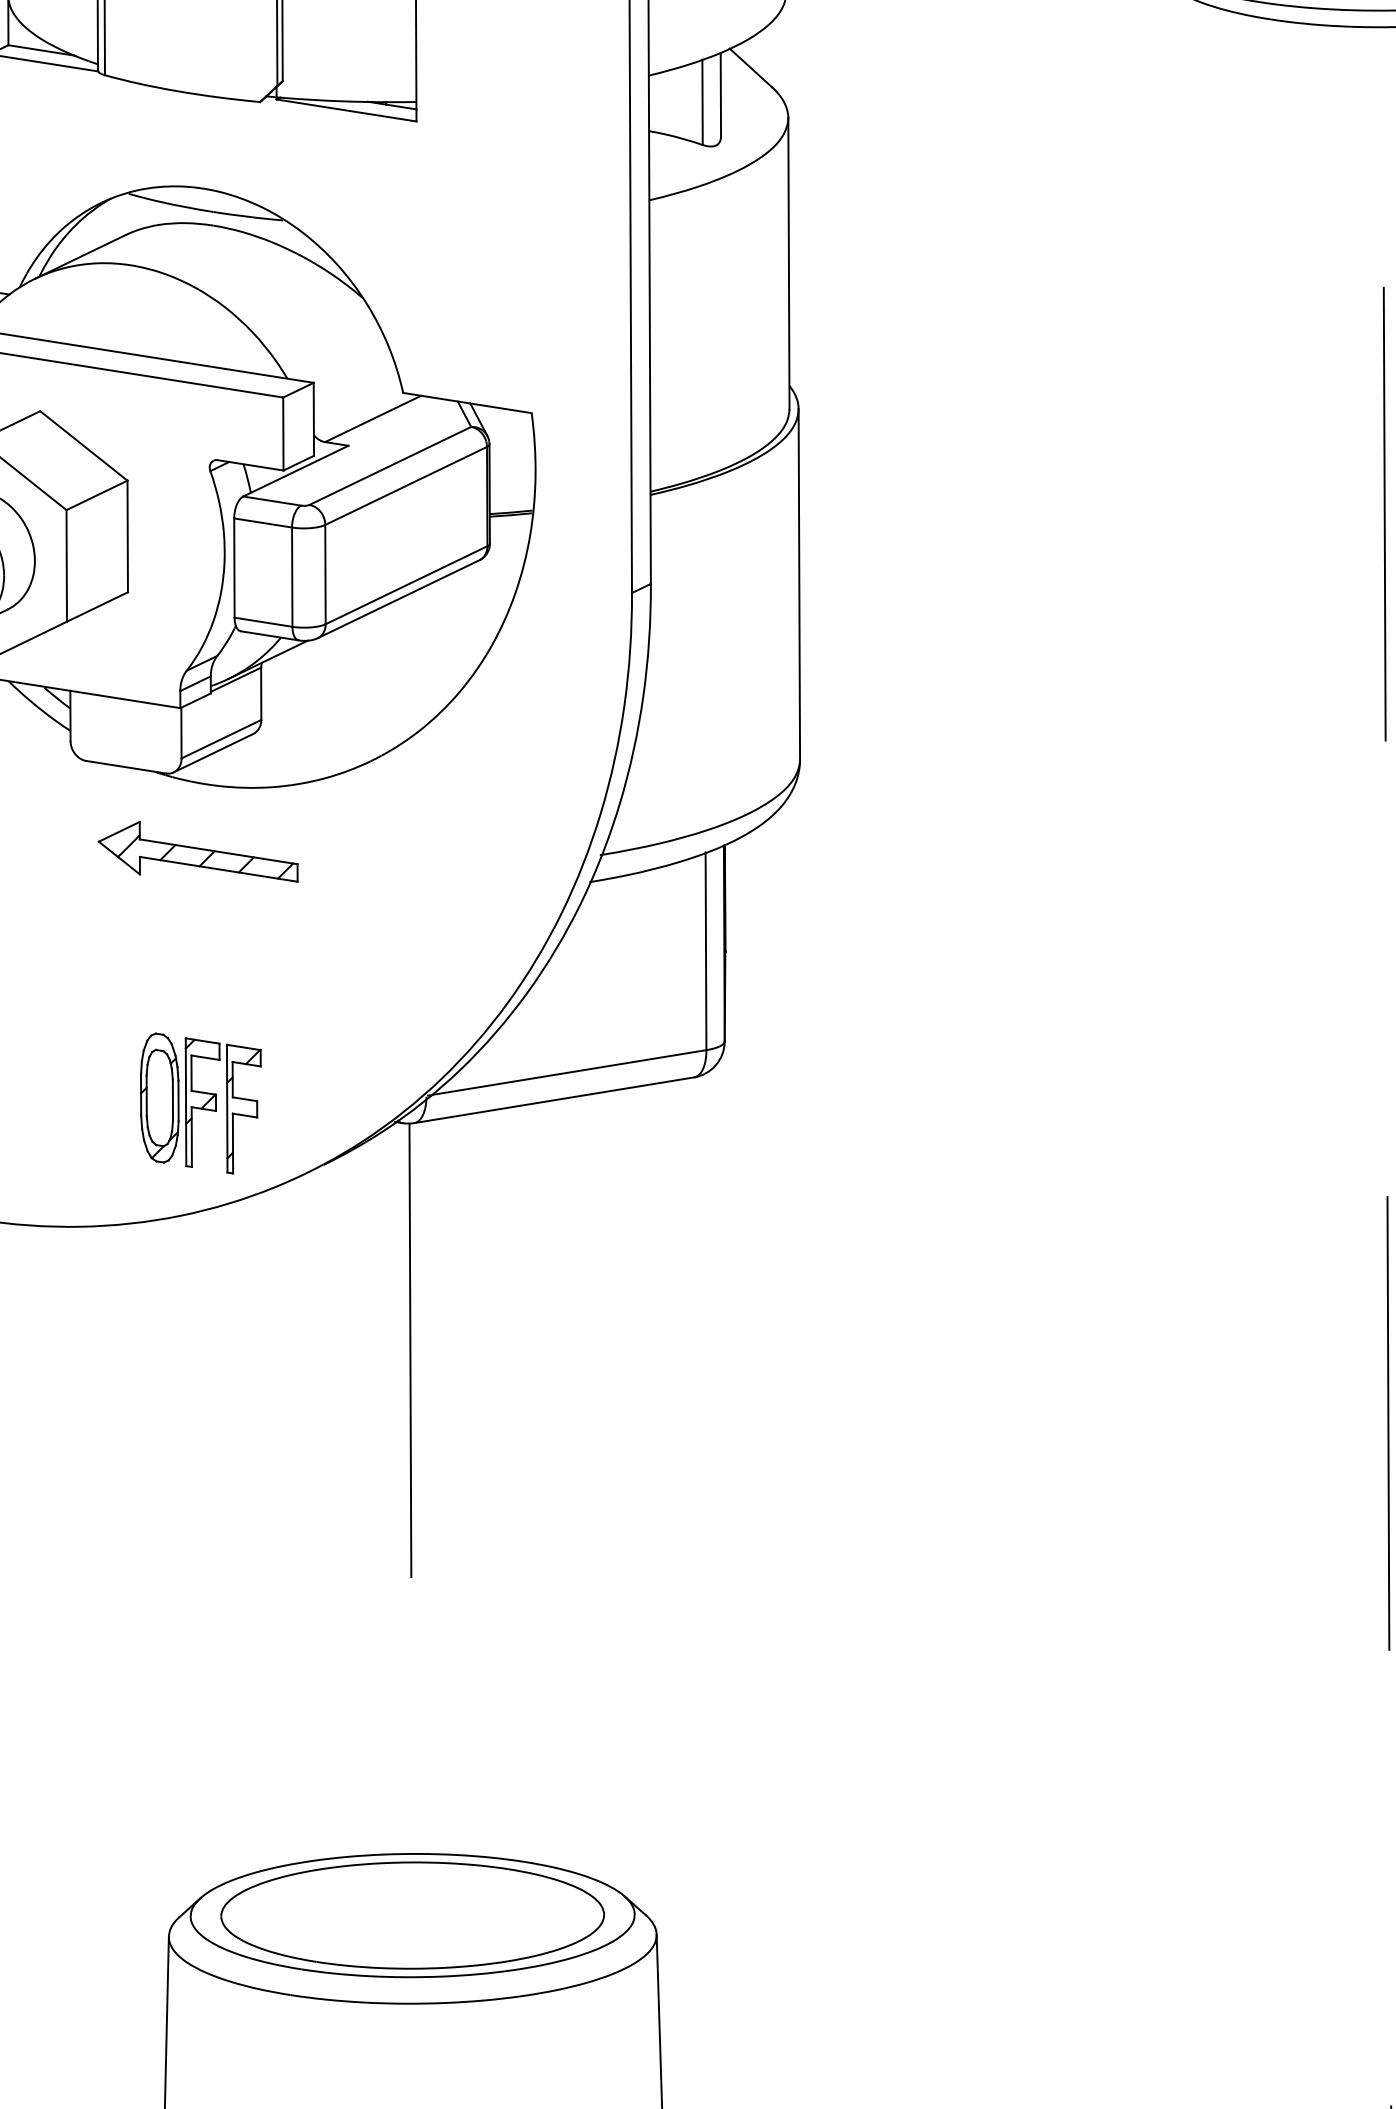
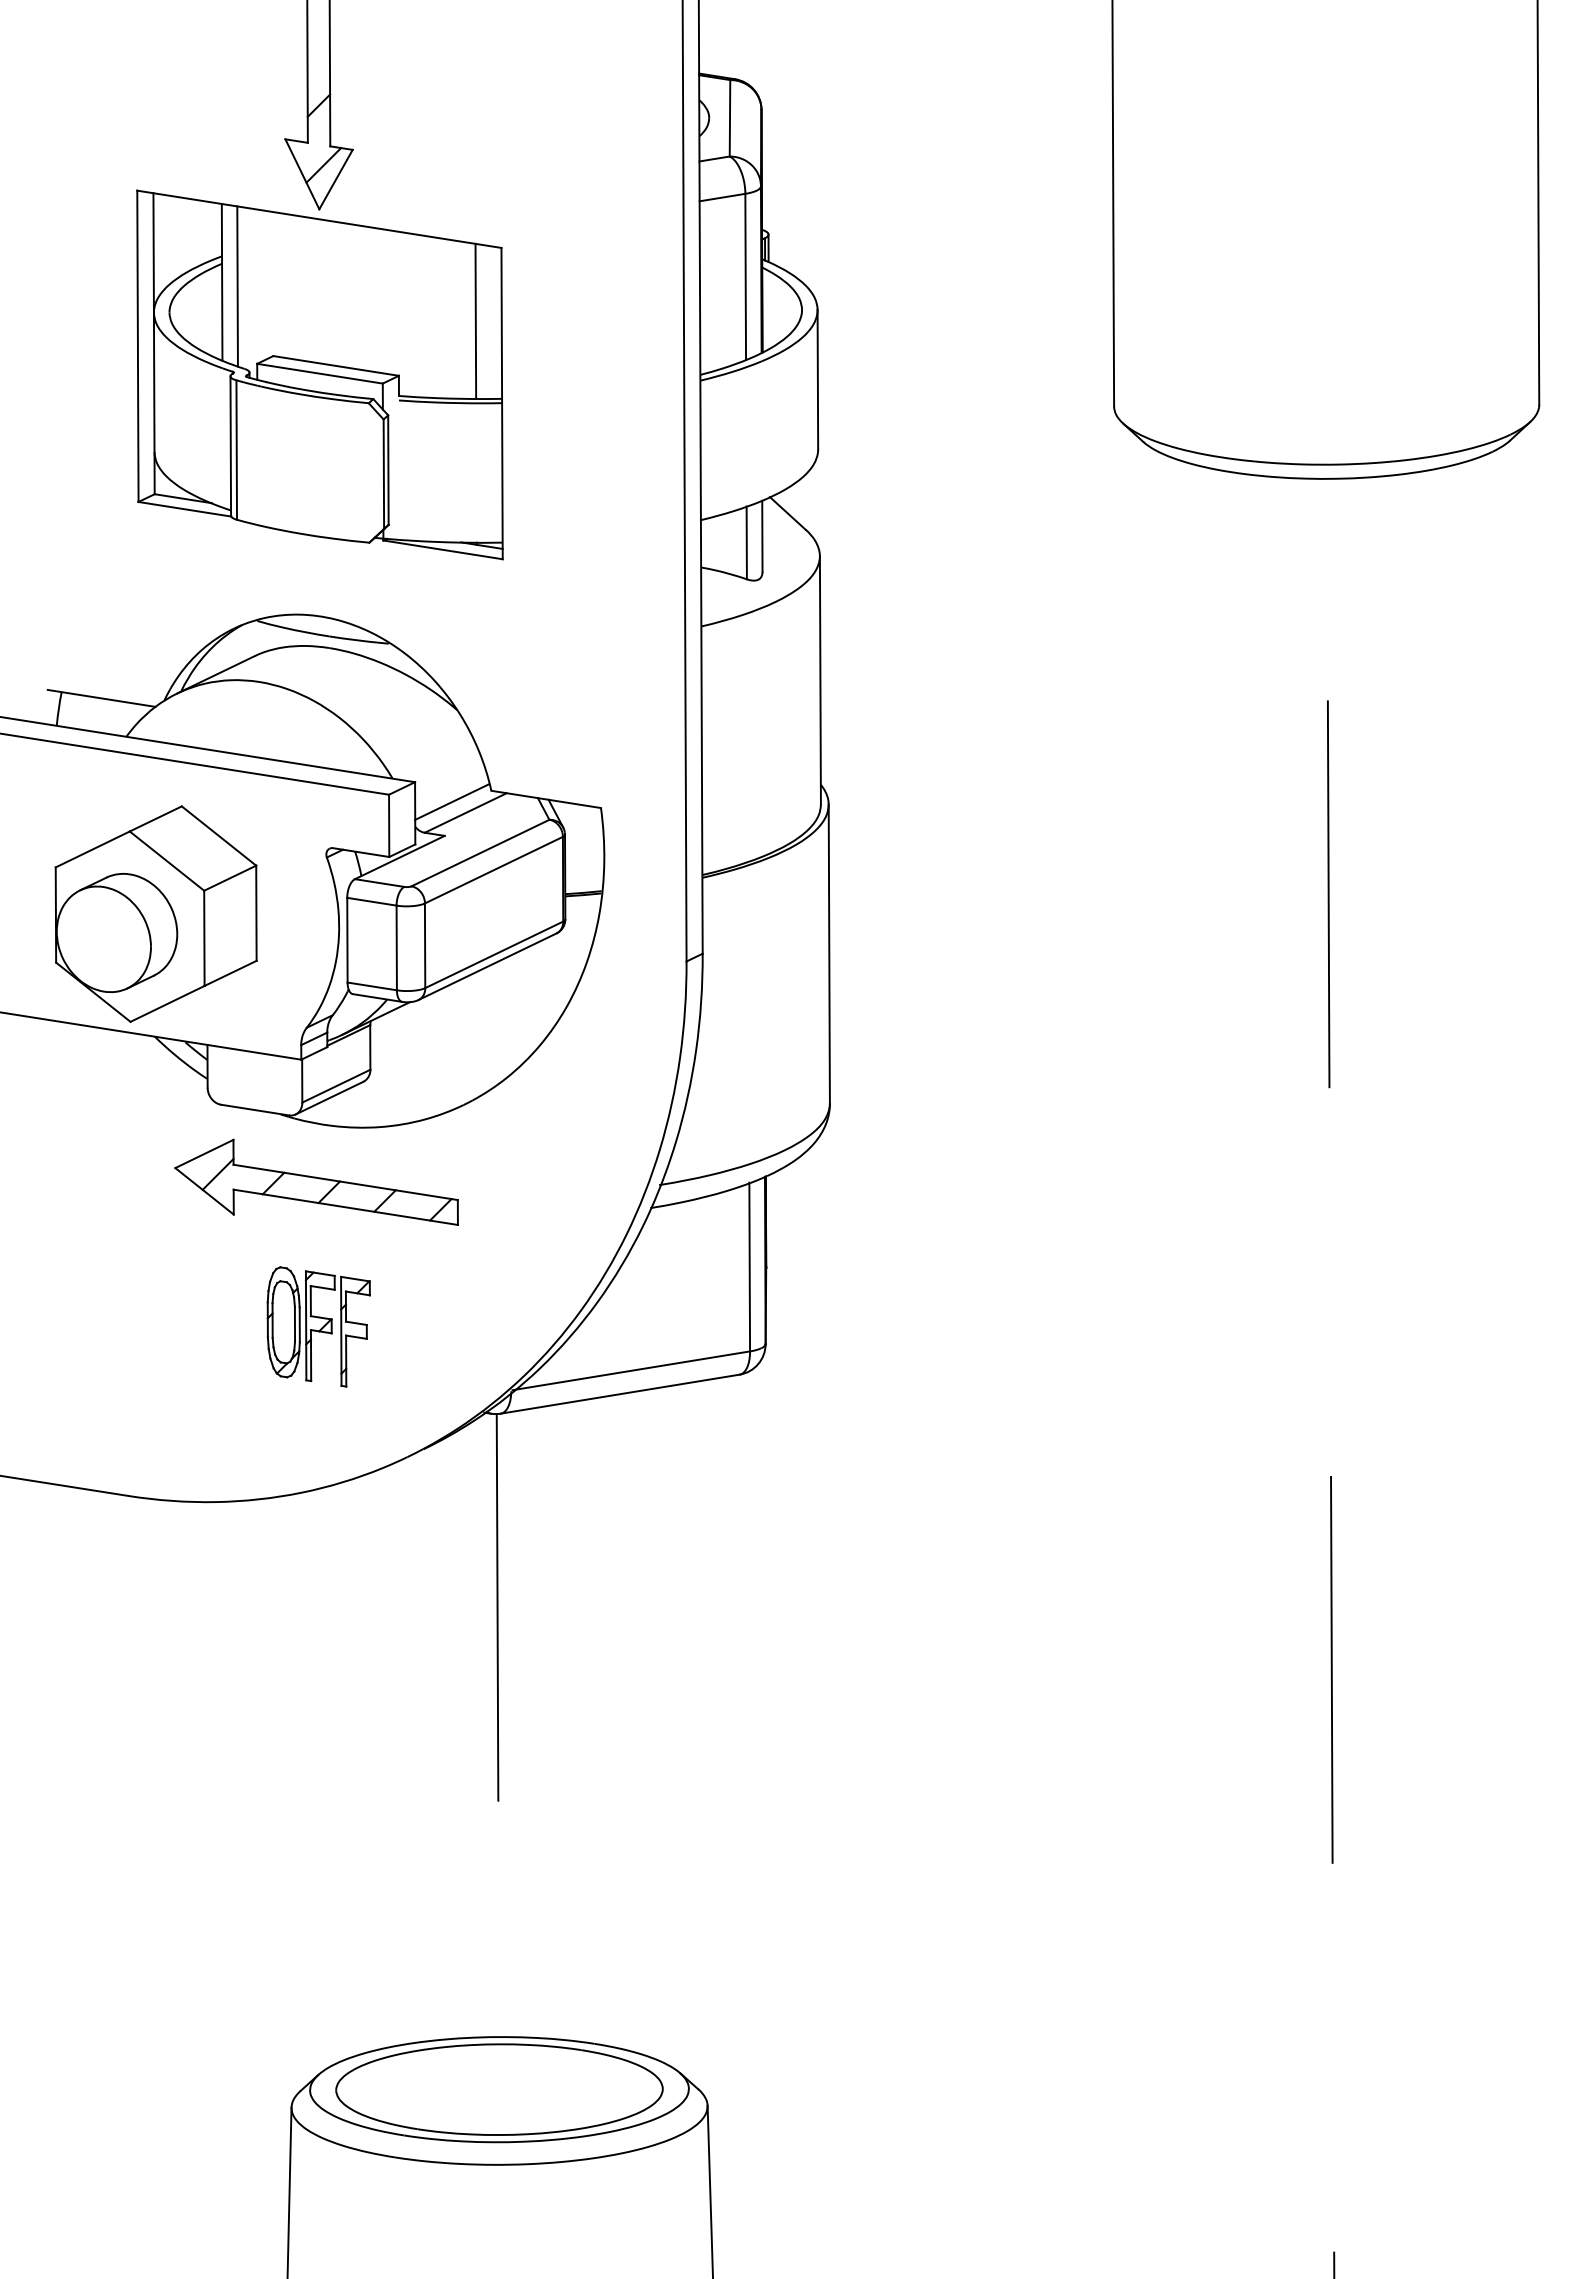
line: (357, 405) -> (452, 801), added
part: (198, 850) -> (316, 1181), size x1.67
part: (200, 1102) -> (318, 1326), moved

